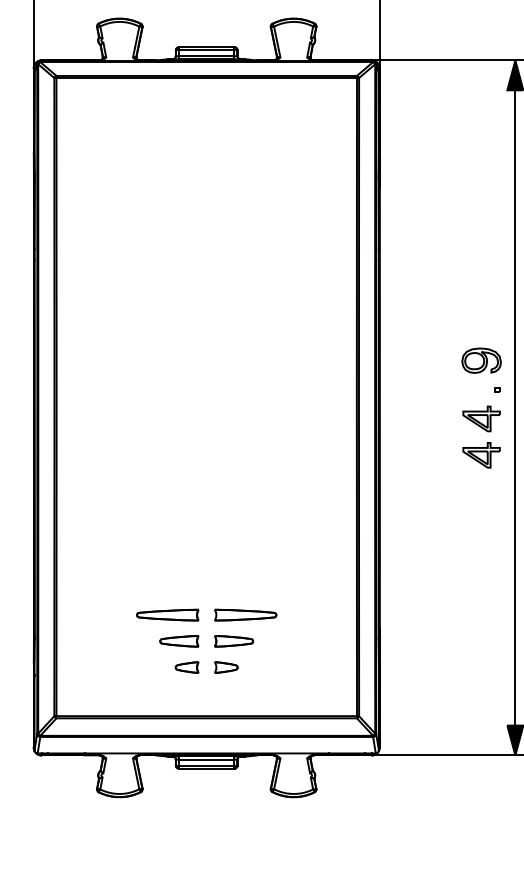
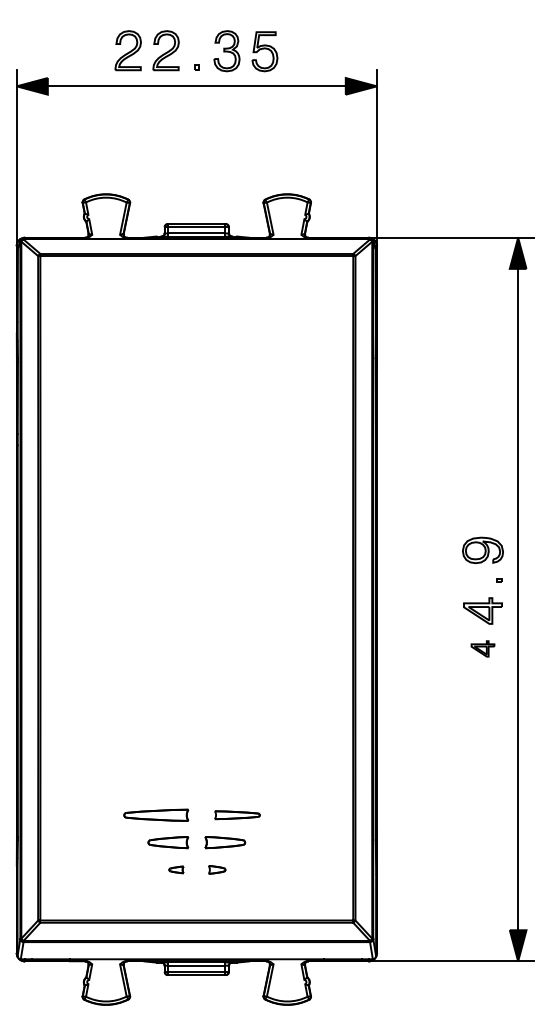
part: (481, 454) -> (482, 648), size x0.6
part: (245, 614) -> (237, 814), size x0.7
part: (187, 667) -> (176, 869), size x0.6
part: (225, 667) -> (216, 869), size x0.7

